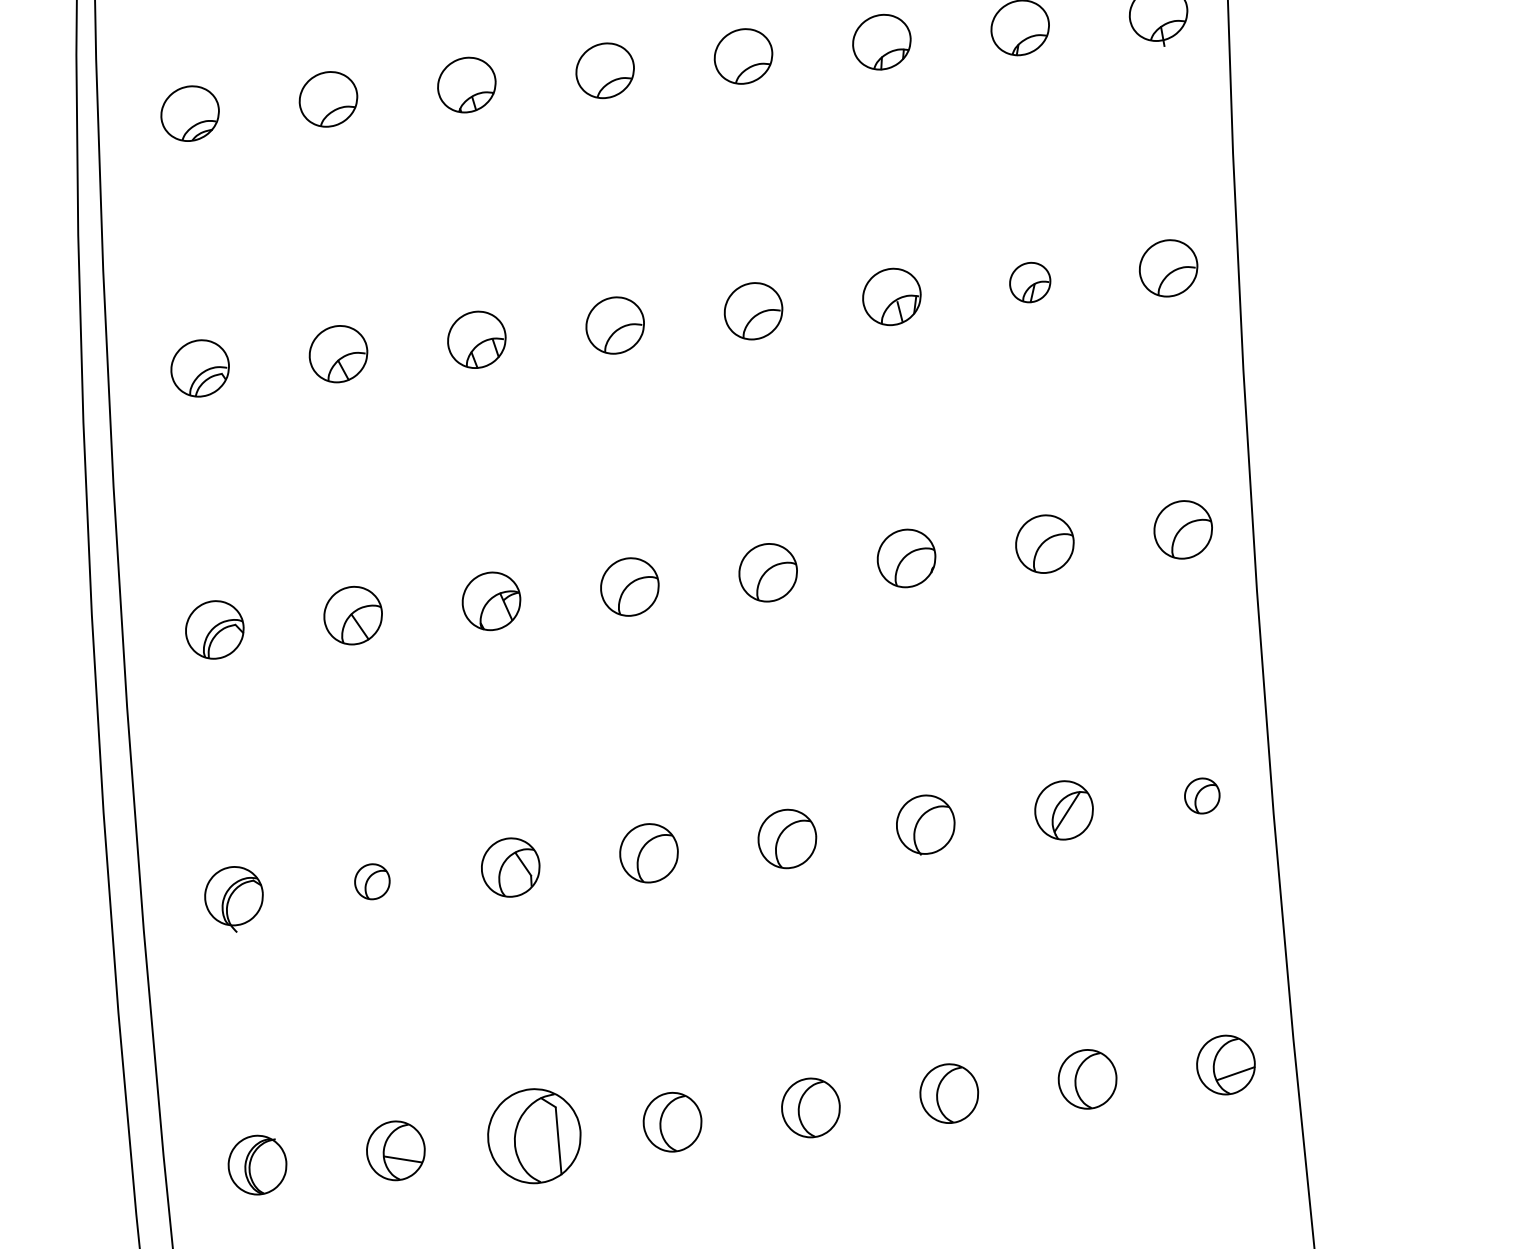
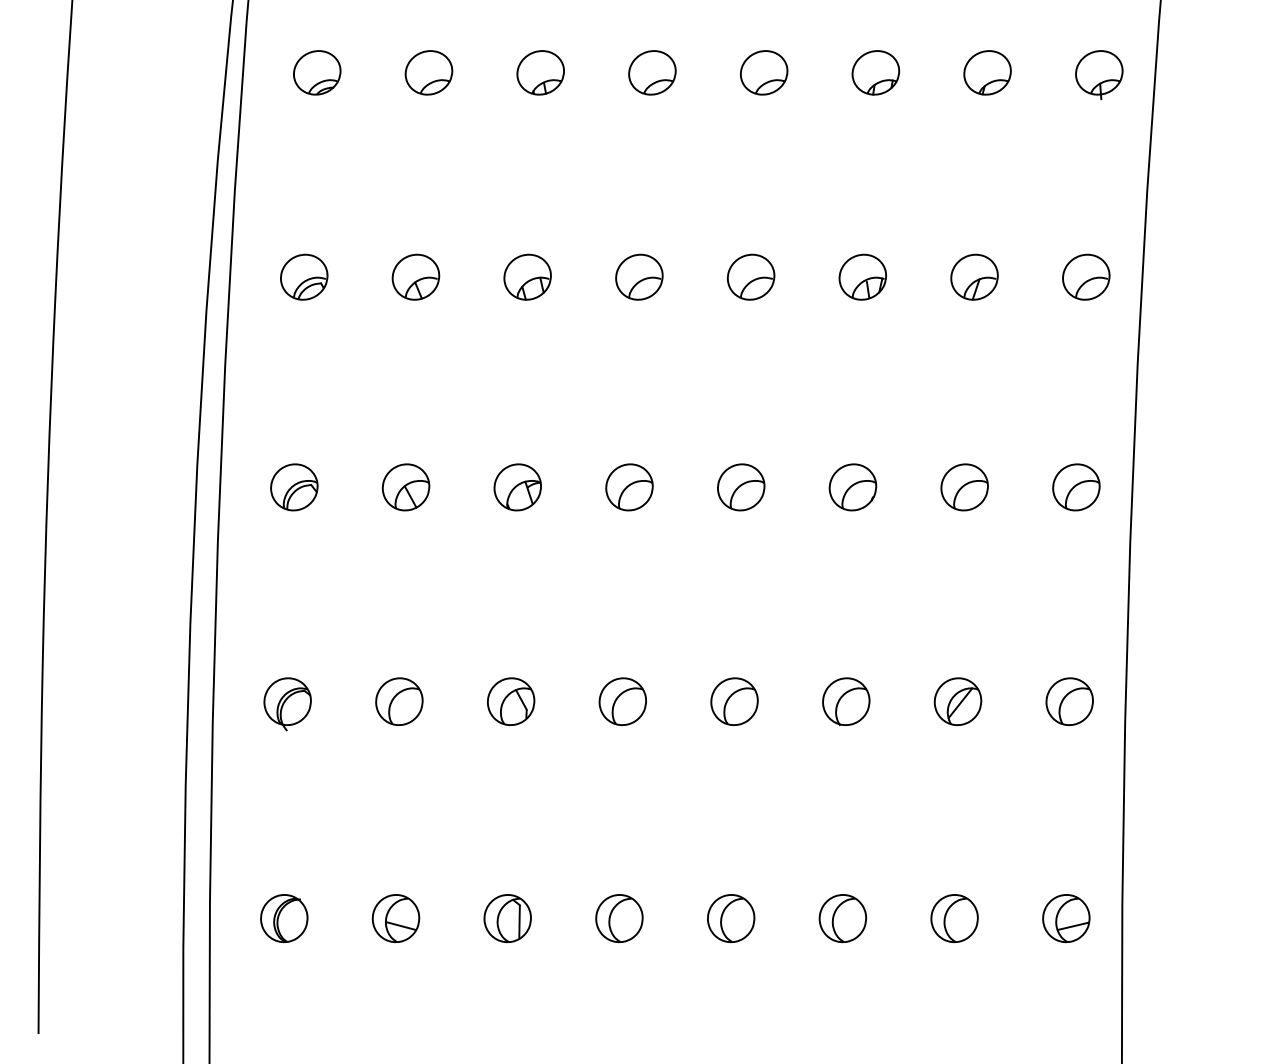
part: (1030, 281) -> (974, 276), size x1.43
part: (1202, 795) -> (1069, 701), size x1.67
part: (372, 881) -> (399, 701), size x1.67
part: (533, 1136) -> (507, 918), size x0.62

